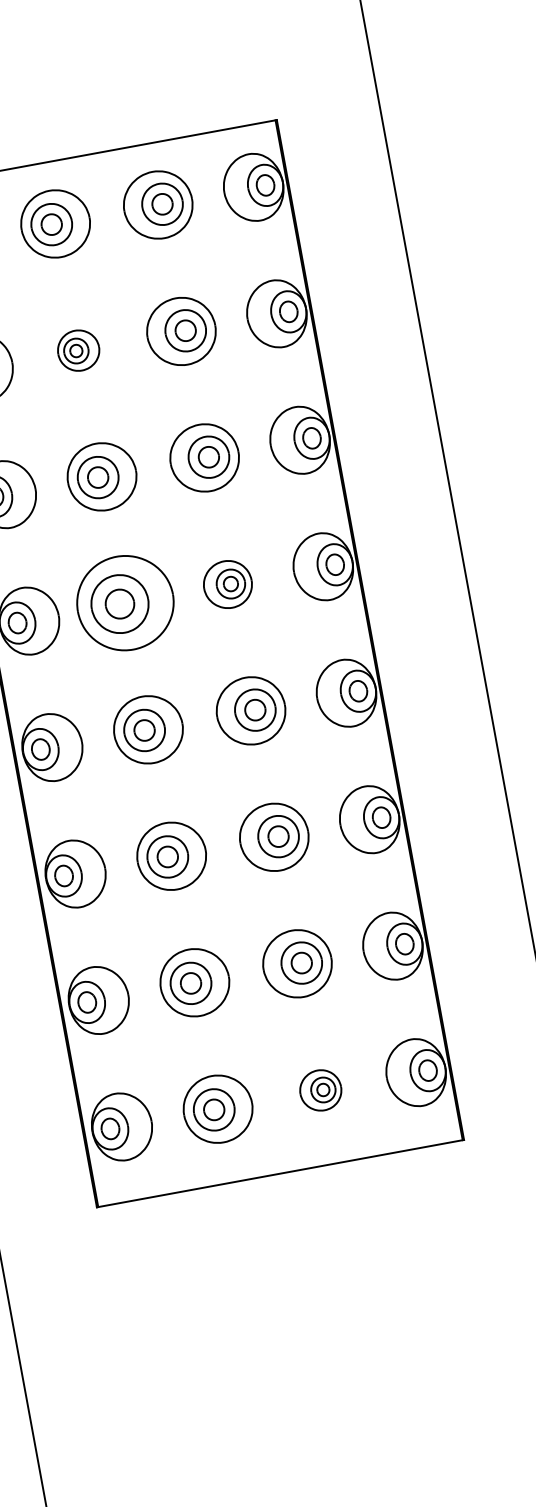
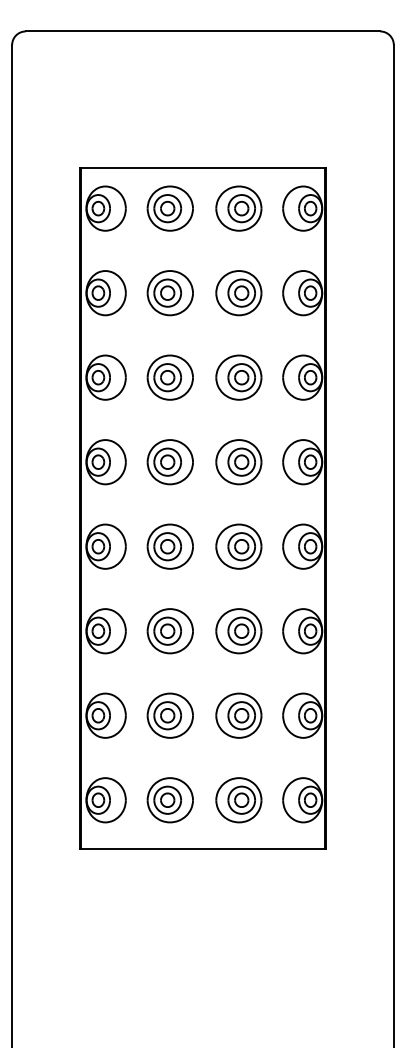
part: (77, 351) -> (169, 293), size x1.67
part: (227, 585) -> (238, 462), size x1.43
part: (124, 603) -> (169, 462), size x0.71
part: (320, 1090) -> (238, 800), size x1.67

